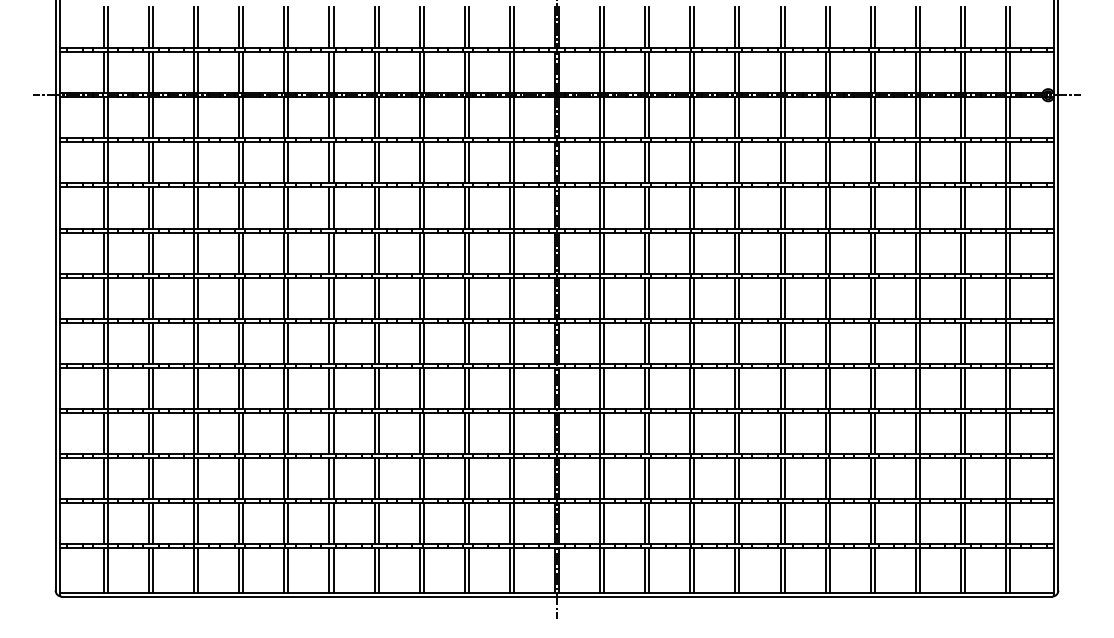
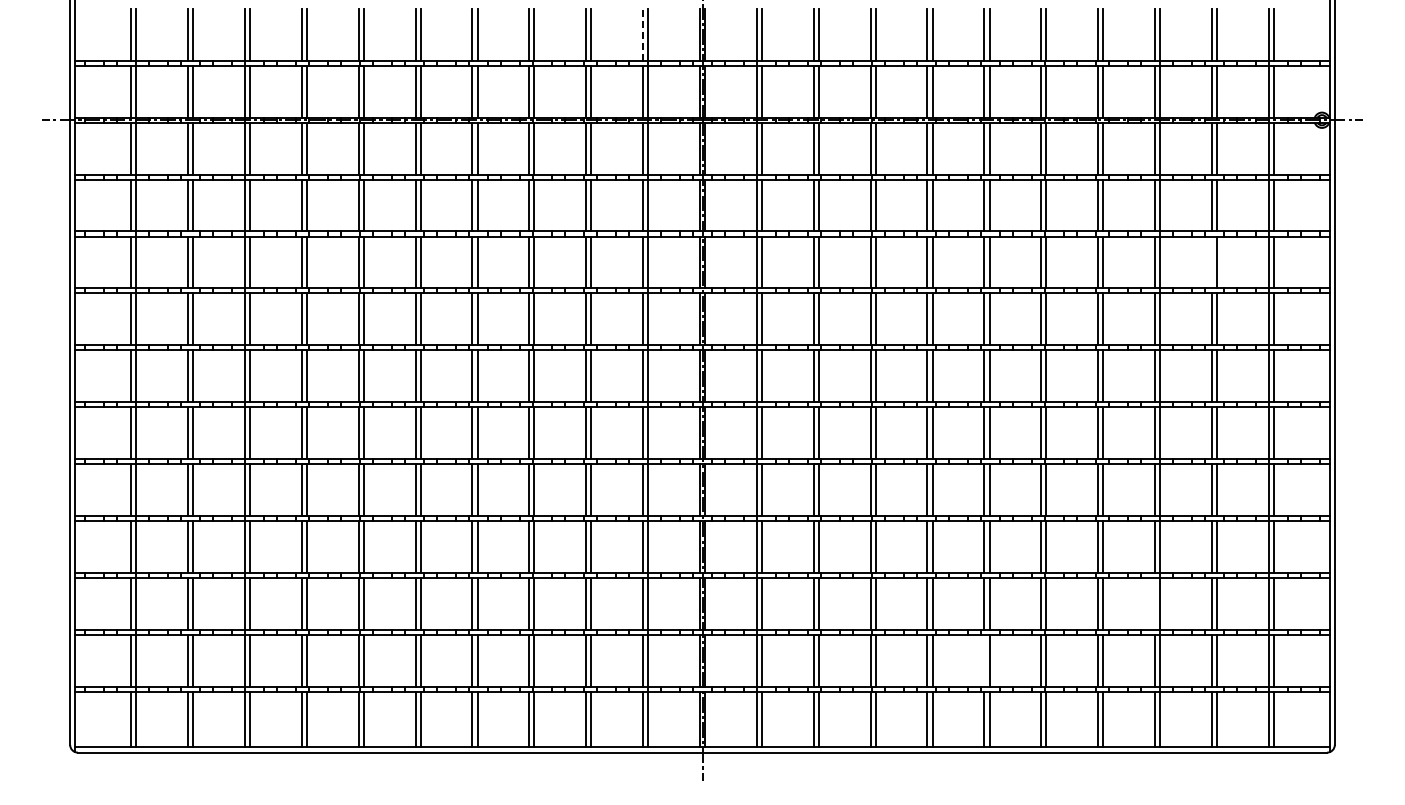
line: (510, 27) -> (643, 34), solid -> dashed
line: (960, 207) -> (1211, 262), removed
line: (916, 478) -> (1155, 603), removed
line: (780, 523) -> (984, 660), removed

